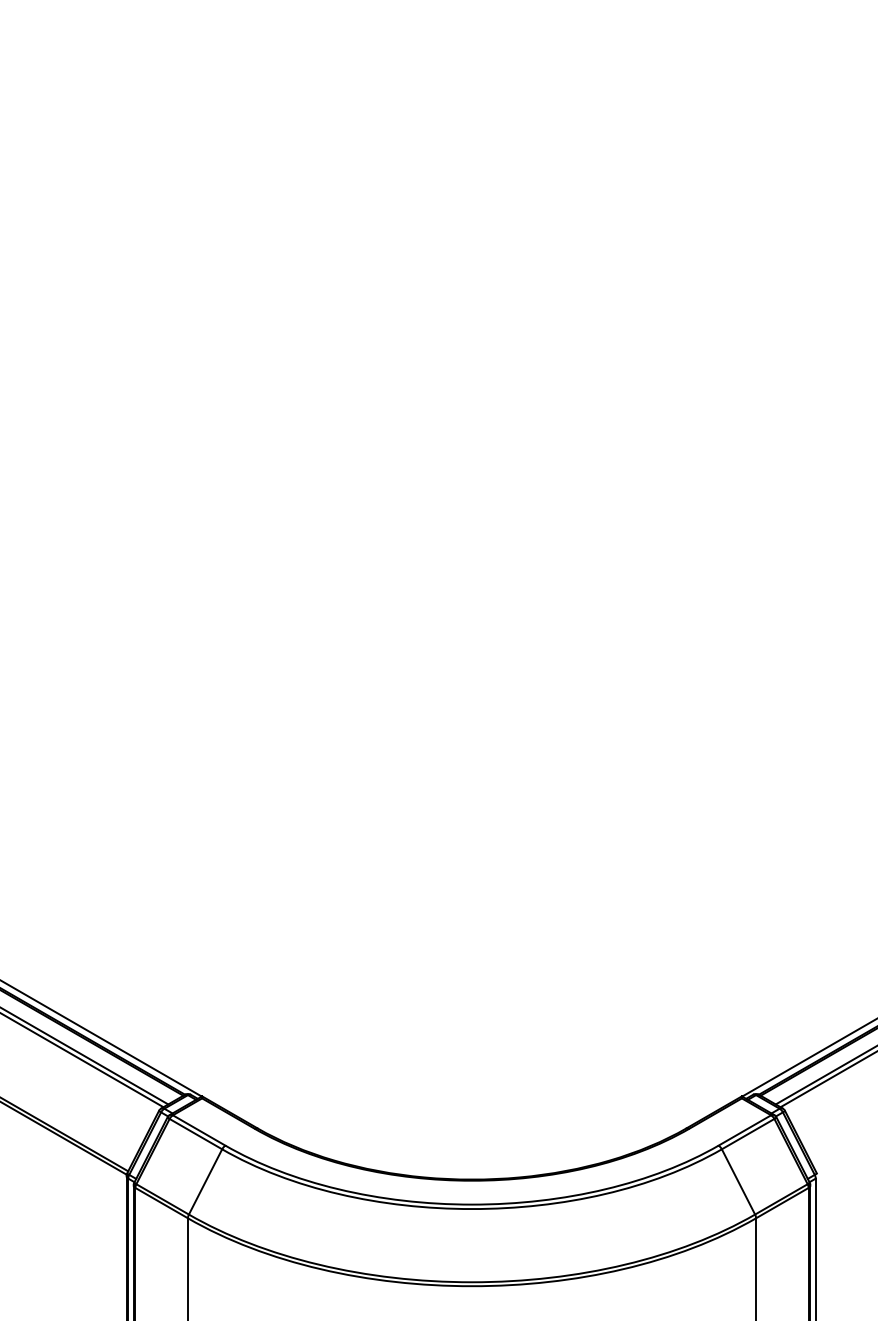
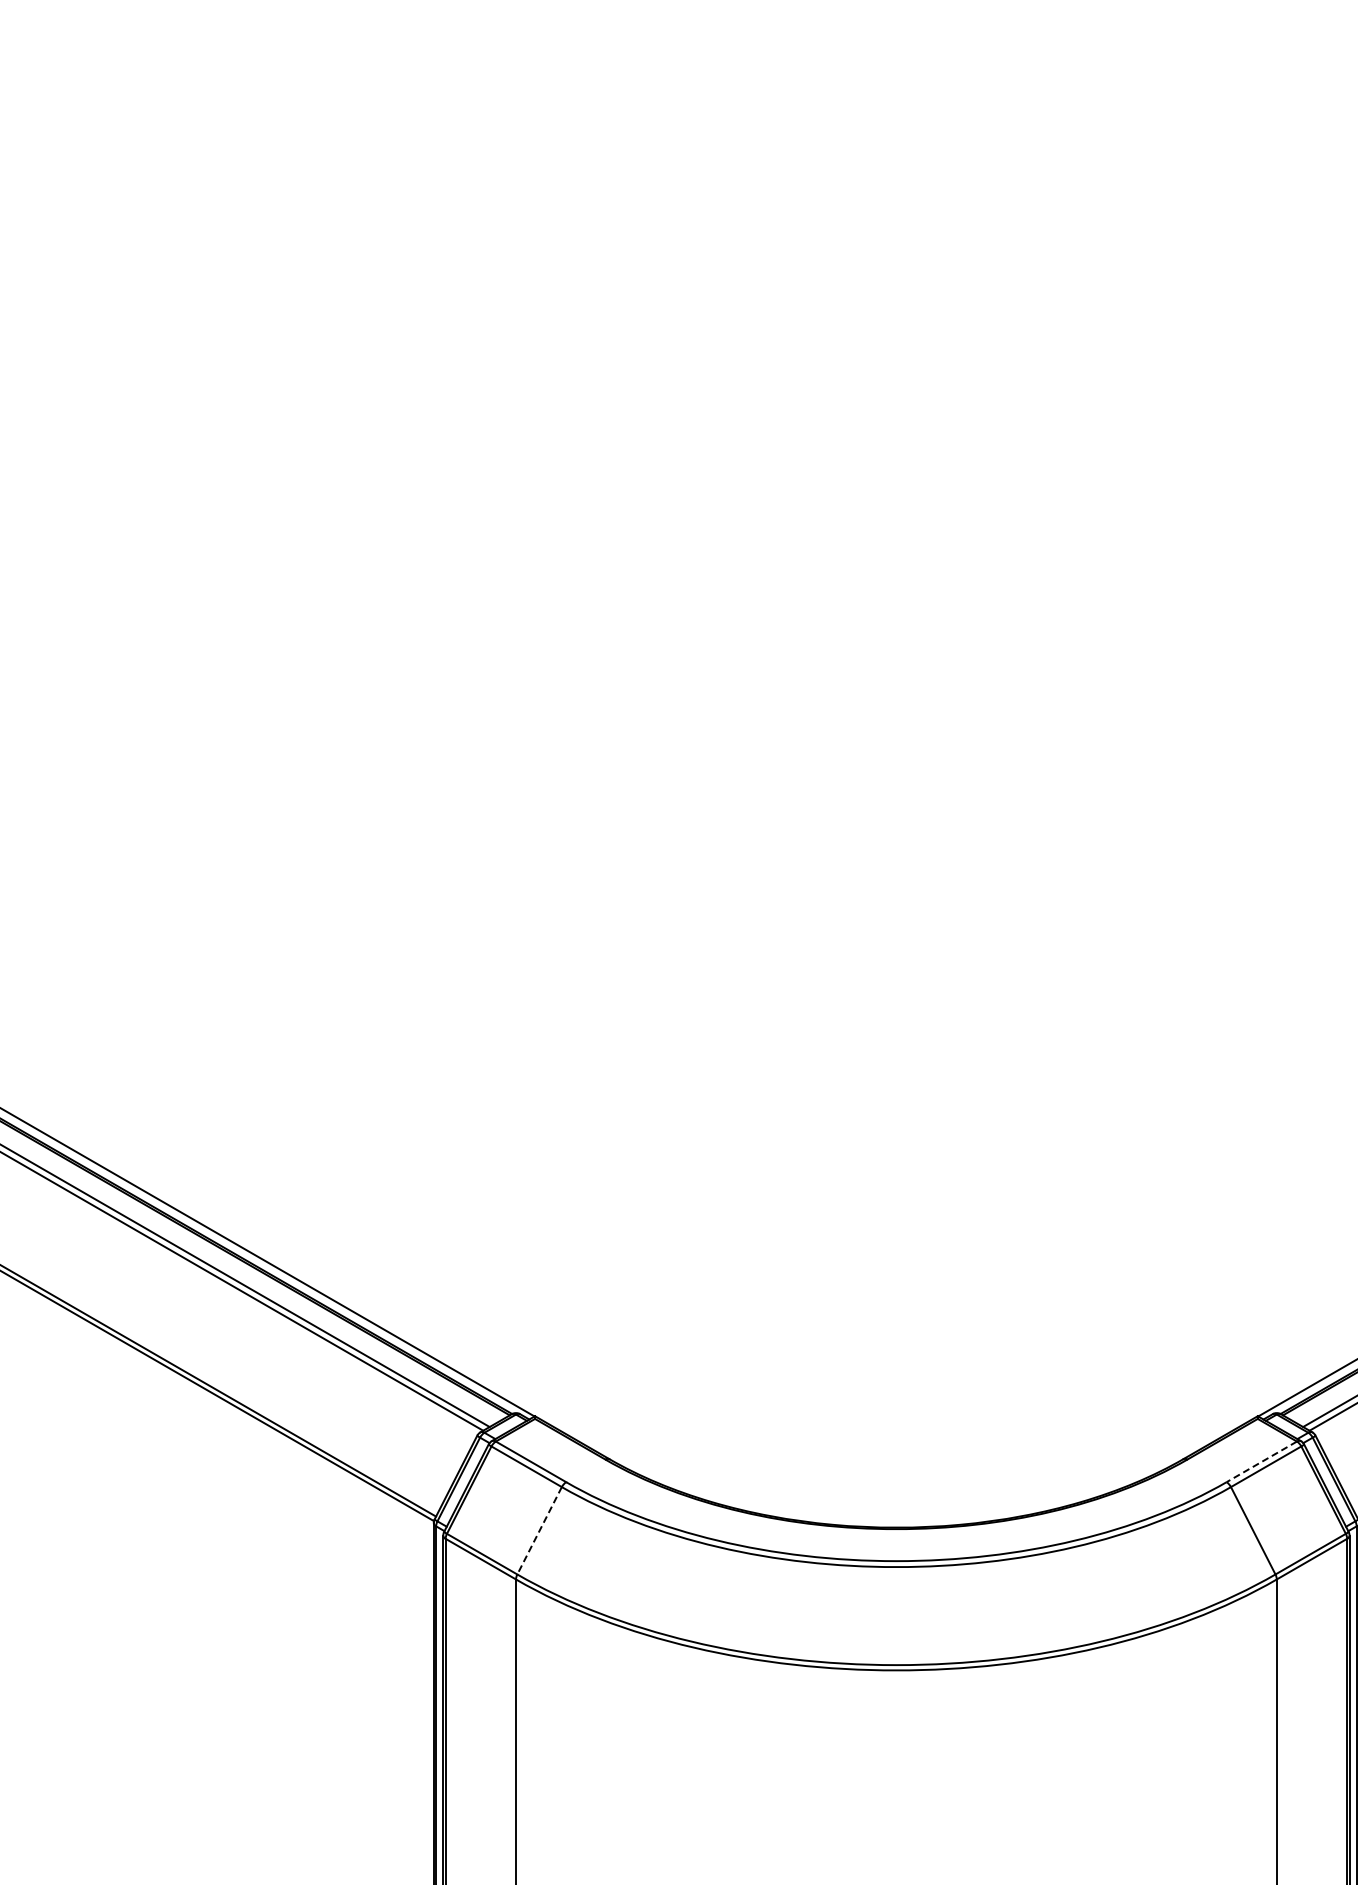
line: (744, 1130) -> (1261, 1461), solid -> dashed
line: (205, 1182) -> (539, 1531), solid -> dashed

